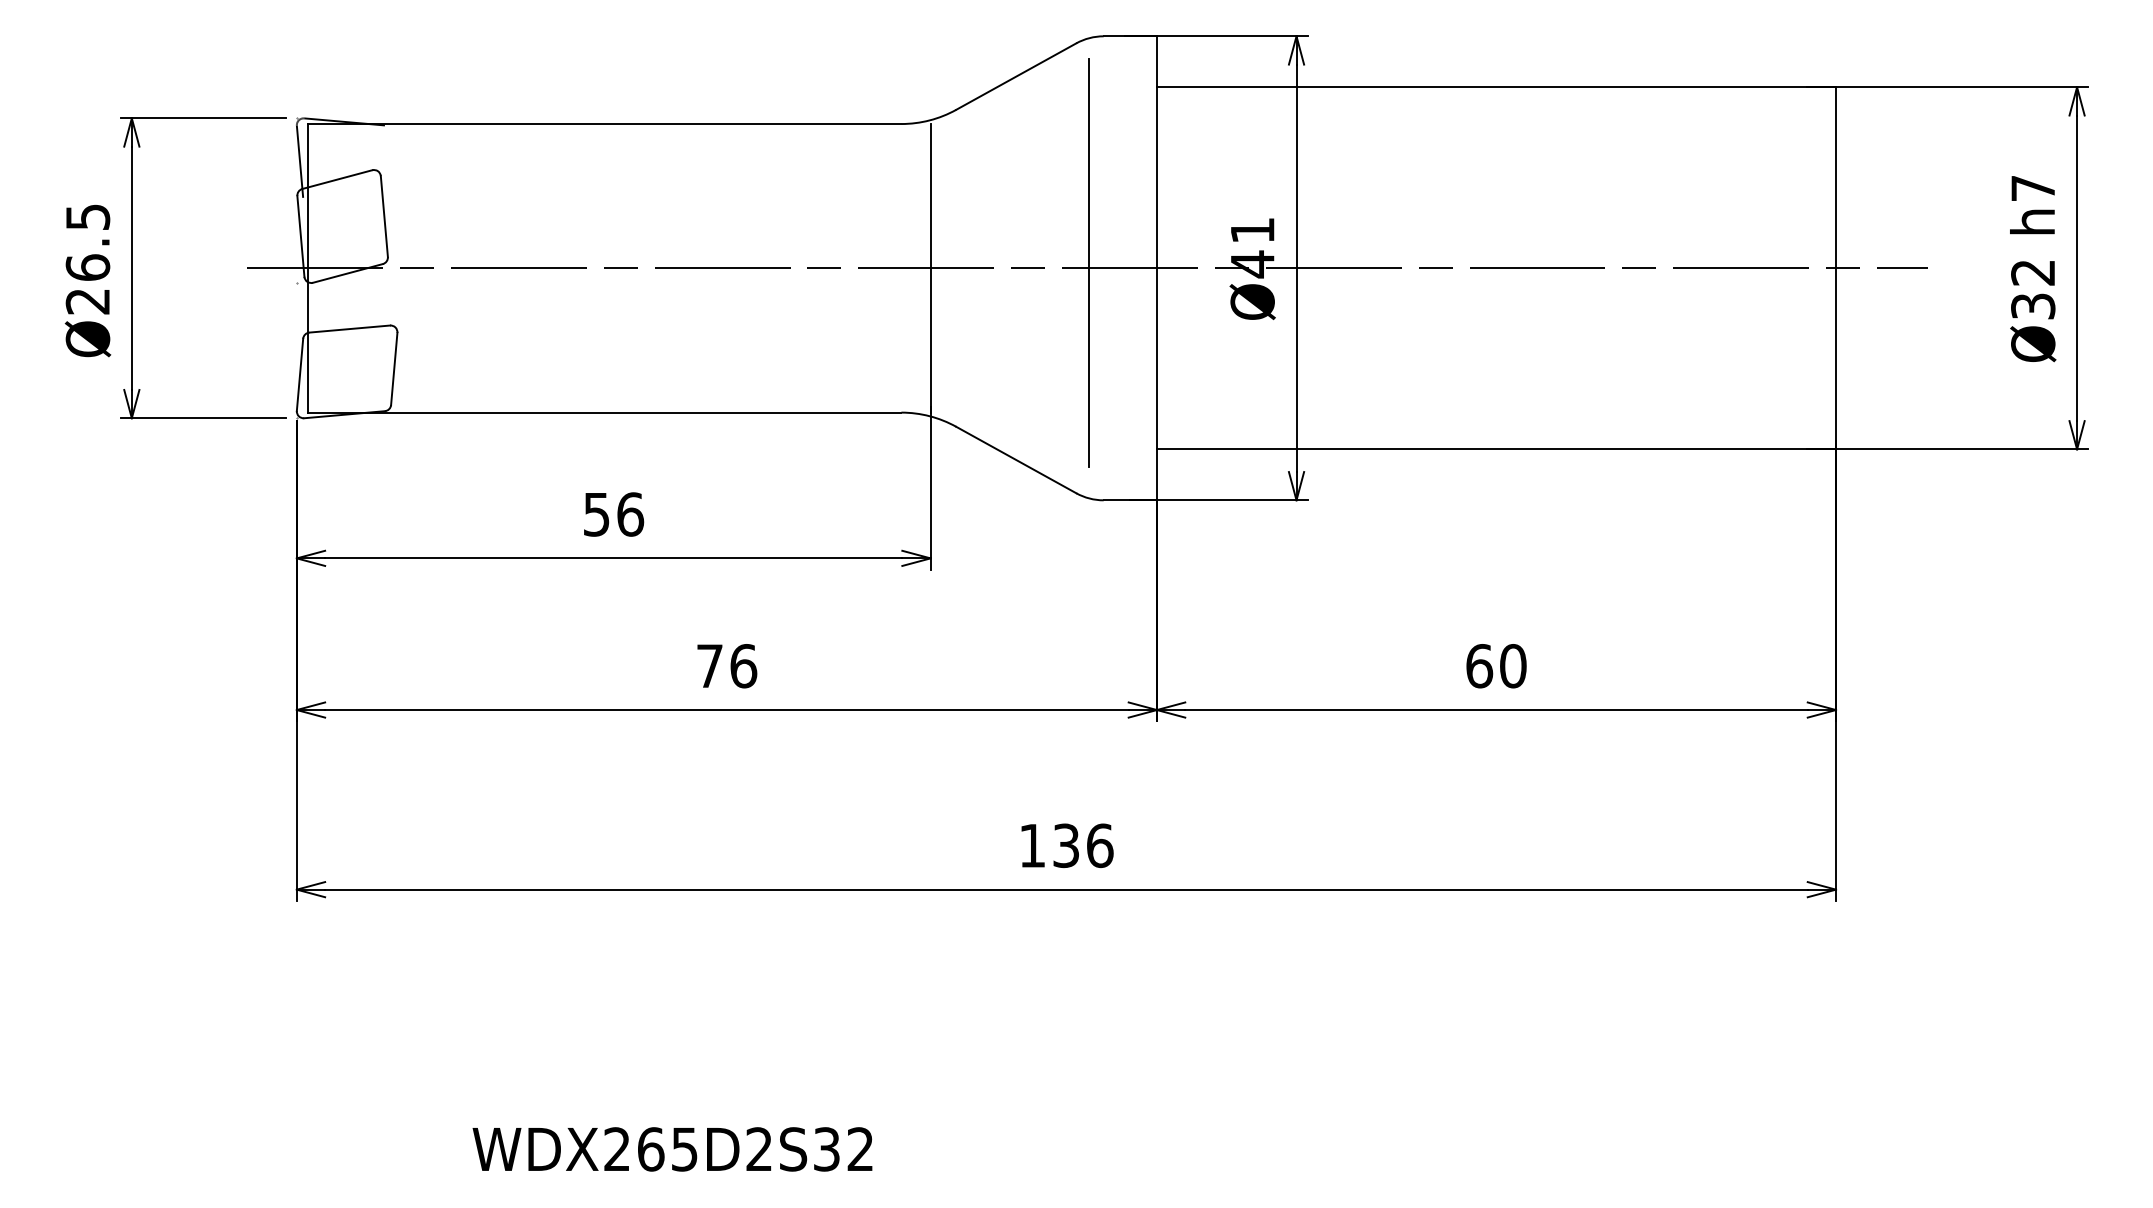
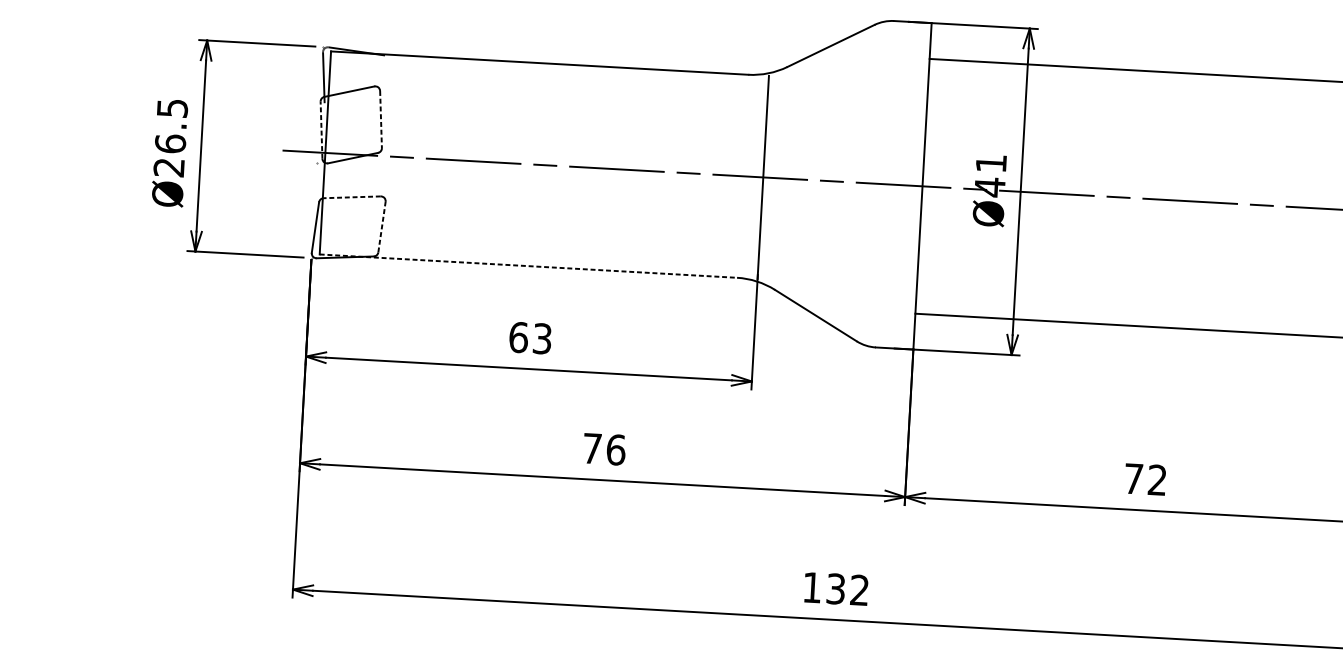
line: (384, 216) -> (381, 119), solid -> dashed
line: (300, 236) -> (321, 130), solid -> dashed
line: (1089, 262) -> (875, 179), removed
line: (349, 329) -> (352, 197), solid -> dashed
line: (394, 368) -> (382, 226), solid -> dashed
line: (604, 412) -> (528, 266), solid -> dashed
text: (613, 514) -> (530, 338), 56 -> 63
text: (1496, 666) -> (1145, 479), 60 -> 72
text: (1100, 845) -> (860, 590), 136 -> 132

